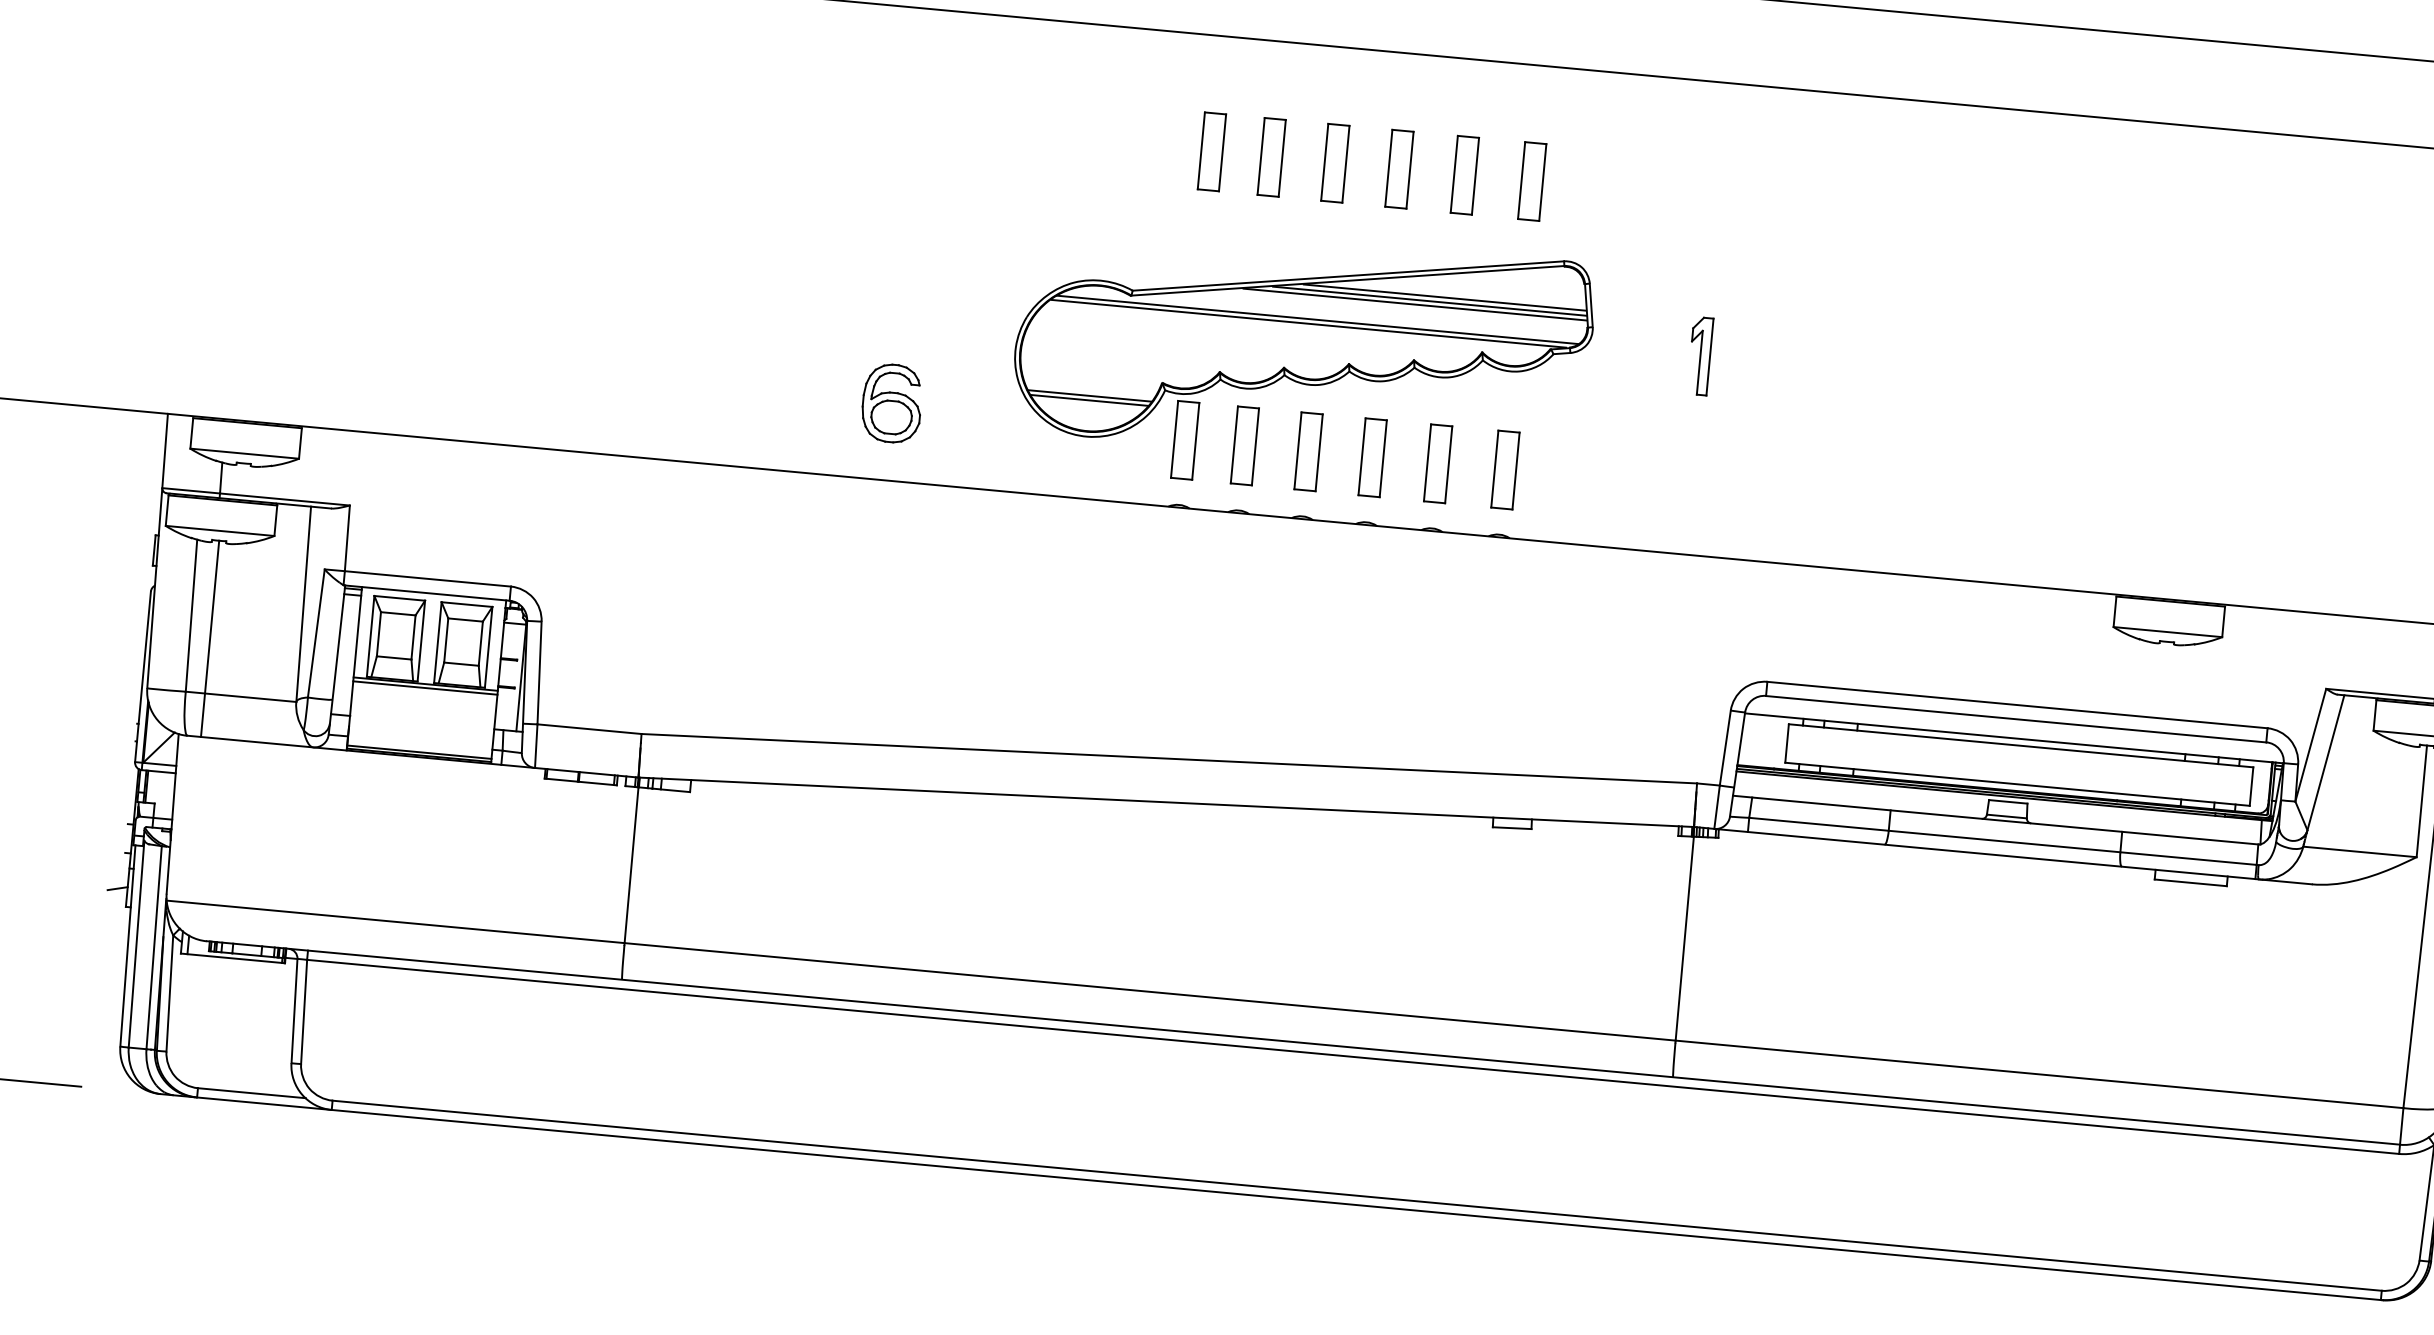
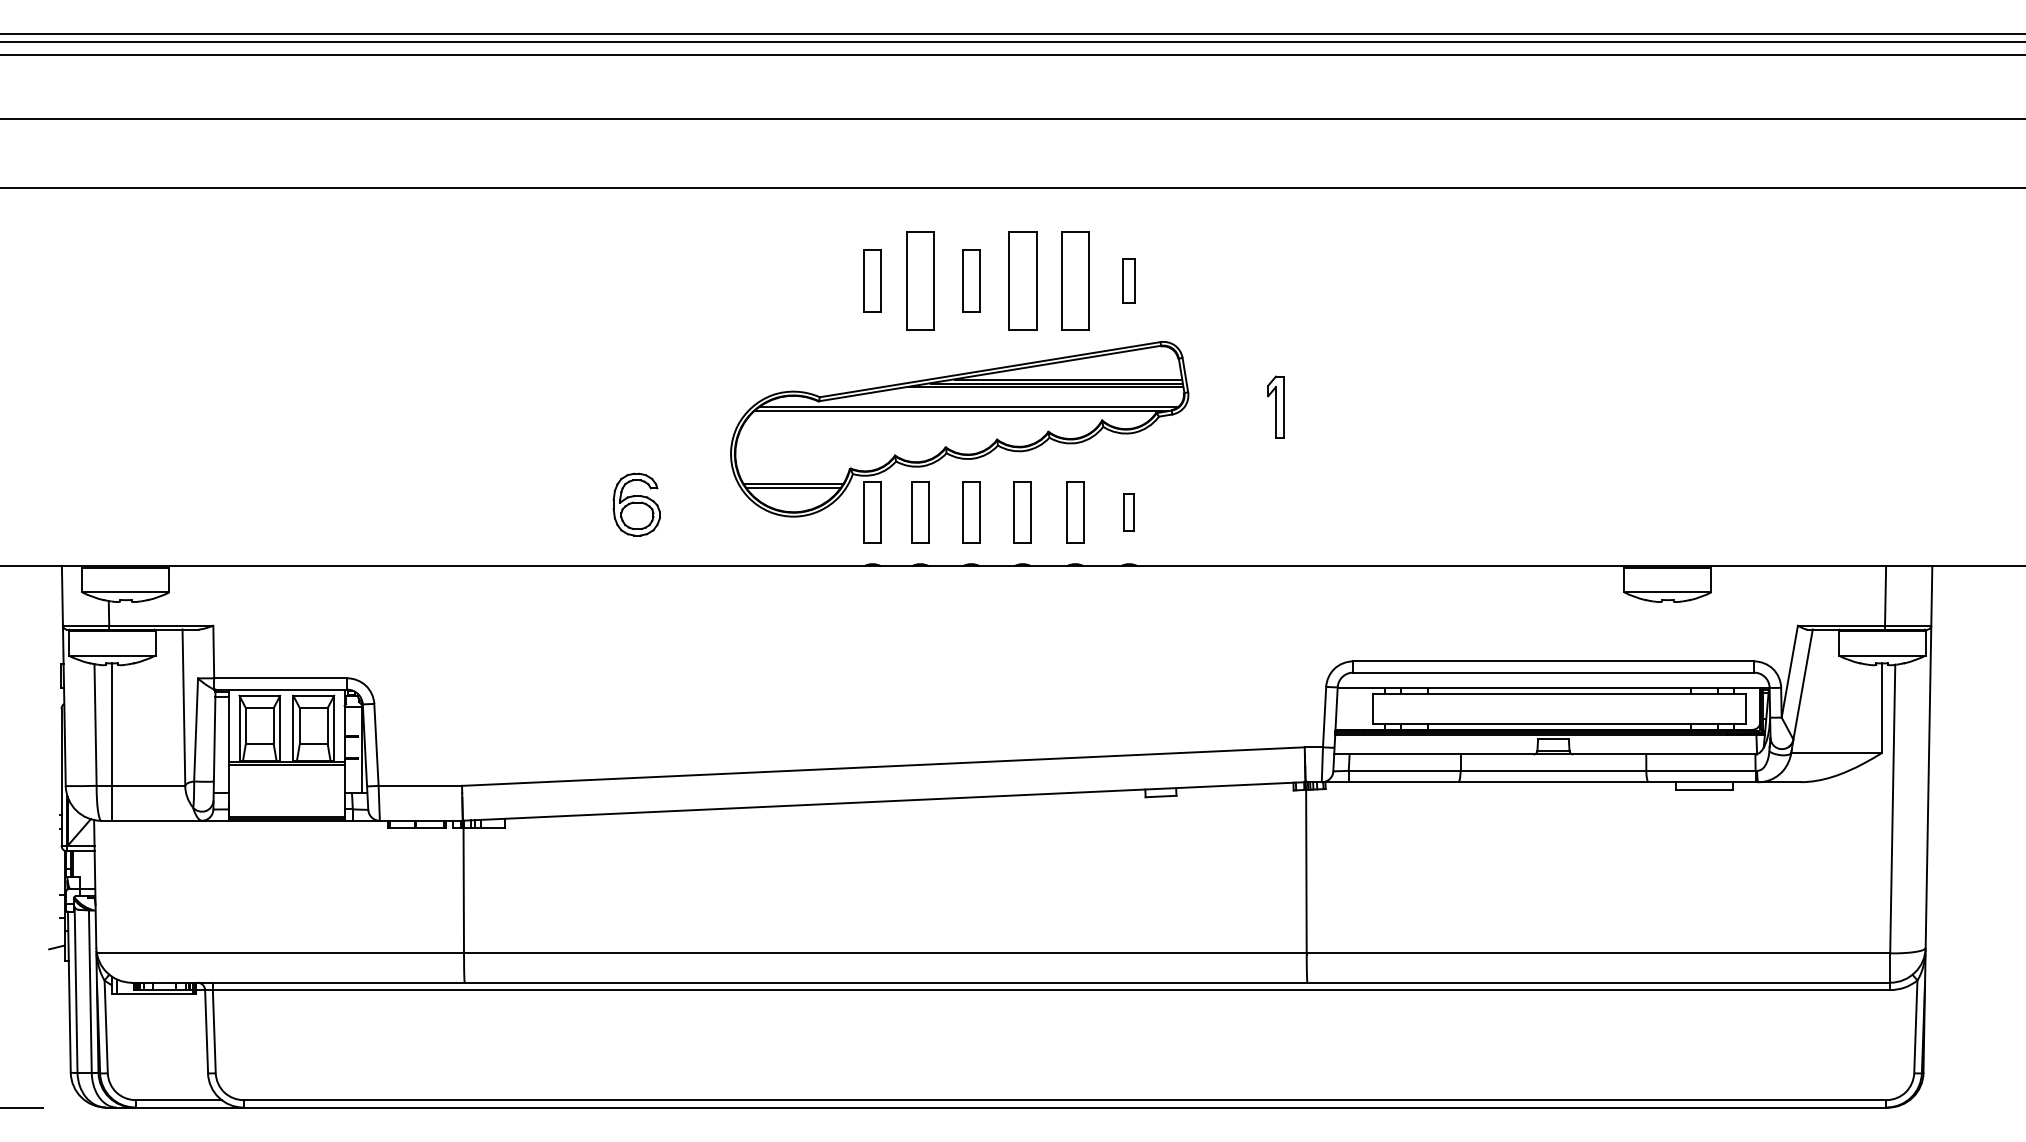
part: (1271, 156) -> (920, 280), size x1.6
part: (1399, 168) -> (1022, 280), size x1.6
part: (1465, 174) -> (1075, 280), size x1.6
part: (1532, 180) -> (1129, 280), size x0.7
part: (1505, 470) -> (1129, 512), size x0.6

